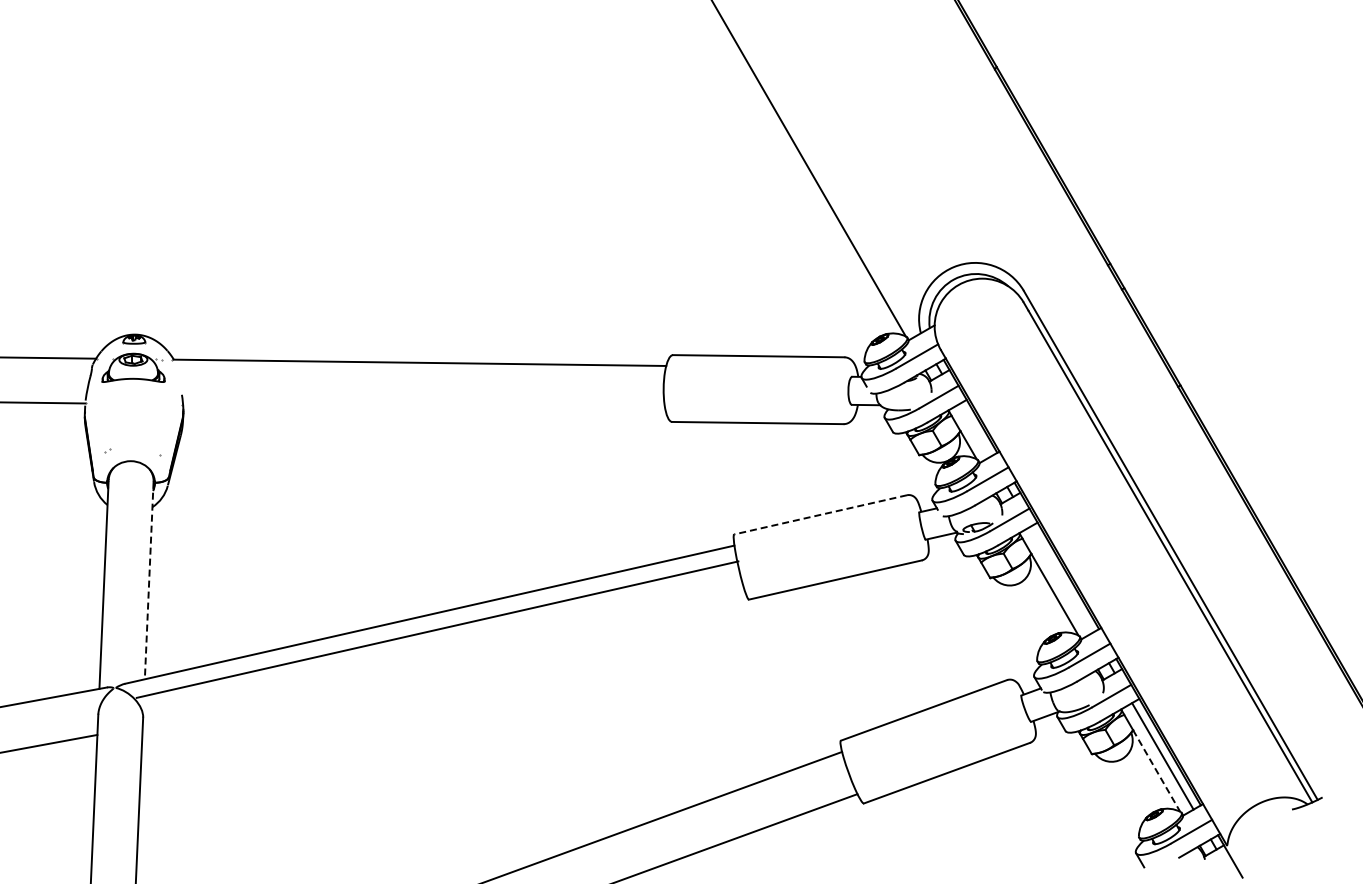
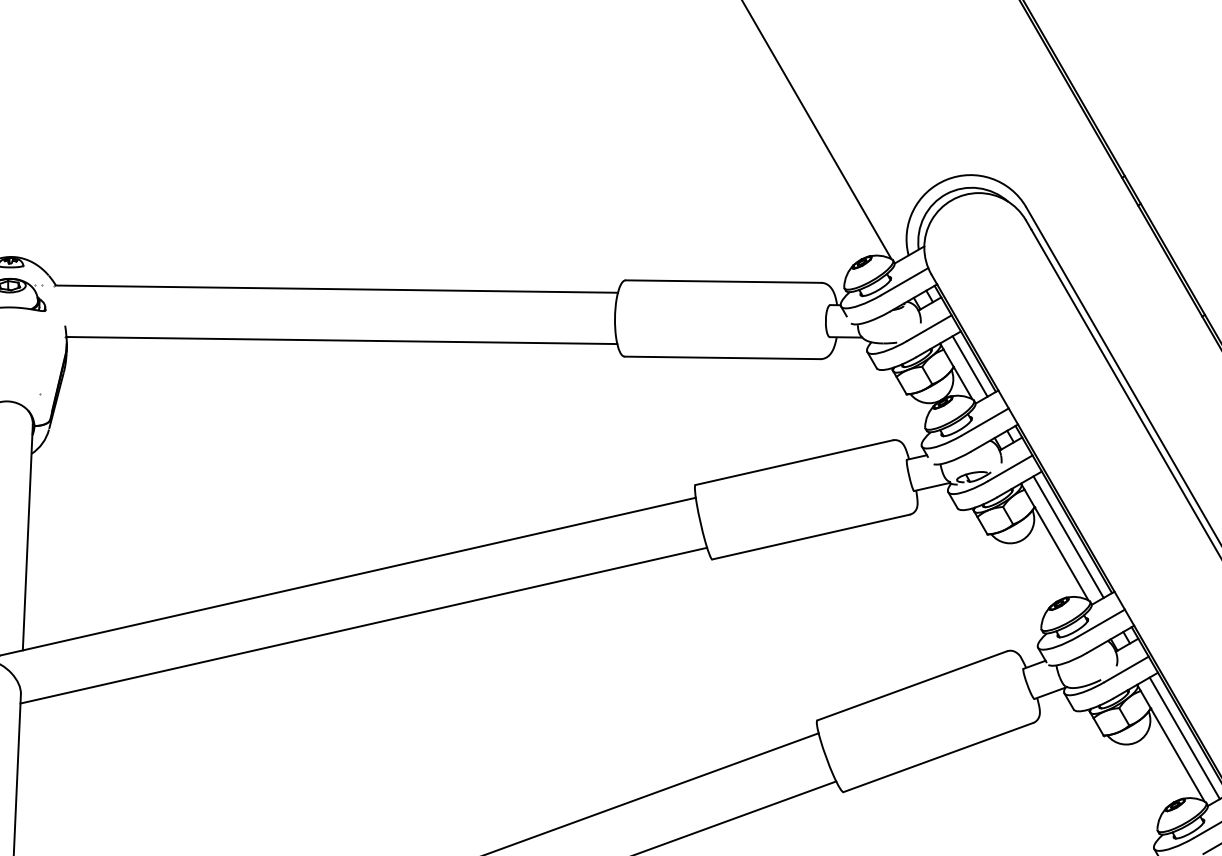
line: (424, 407) -> (342, 340), added
line: (974, 430) -> (969, 366), added
line: (820, 514) -> (794, 462), dashed -> solid
line: (1060, 579) -> (1067, 536), added
line: (149, 580) -> (28, 537), dashed -> solid
line: (437, 629) -> (363, 625), moved
line: (1156, 771) -> (1177, 755), dashed -> solid

